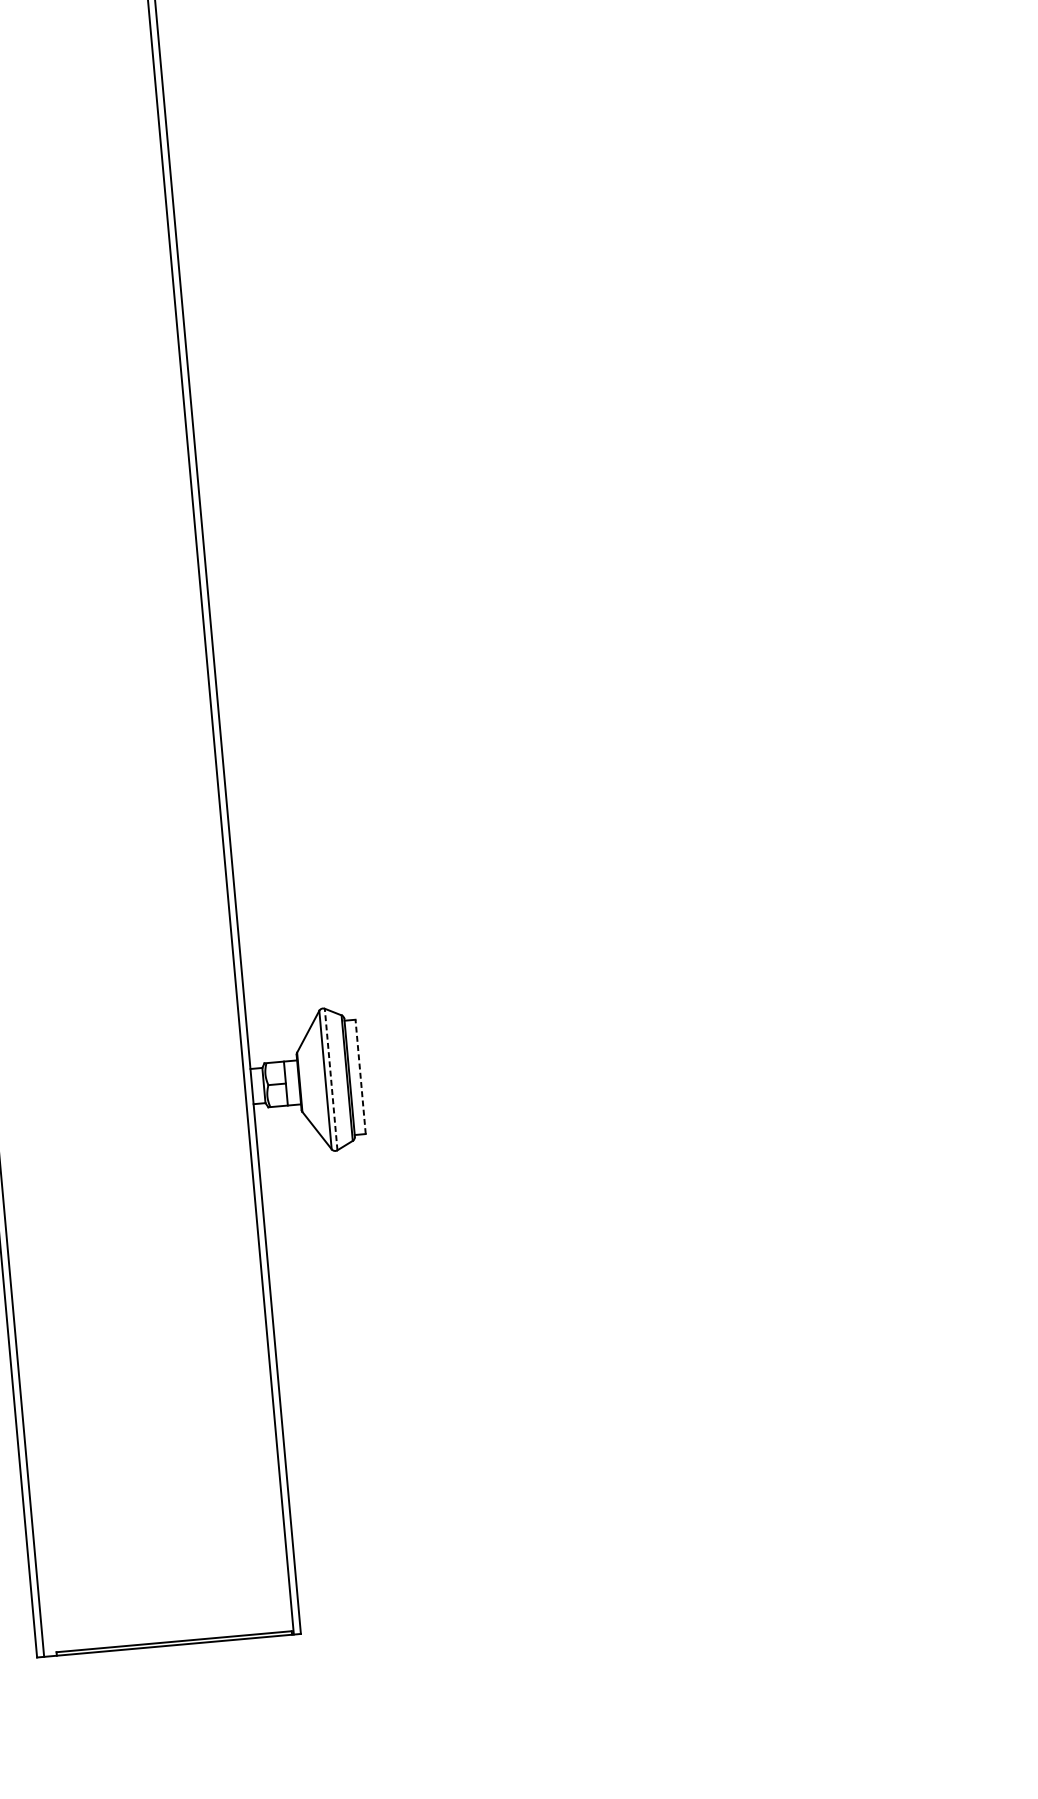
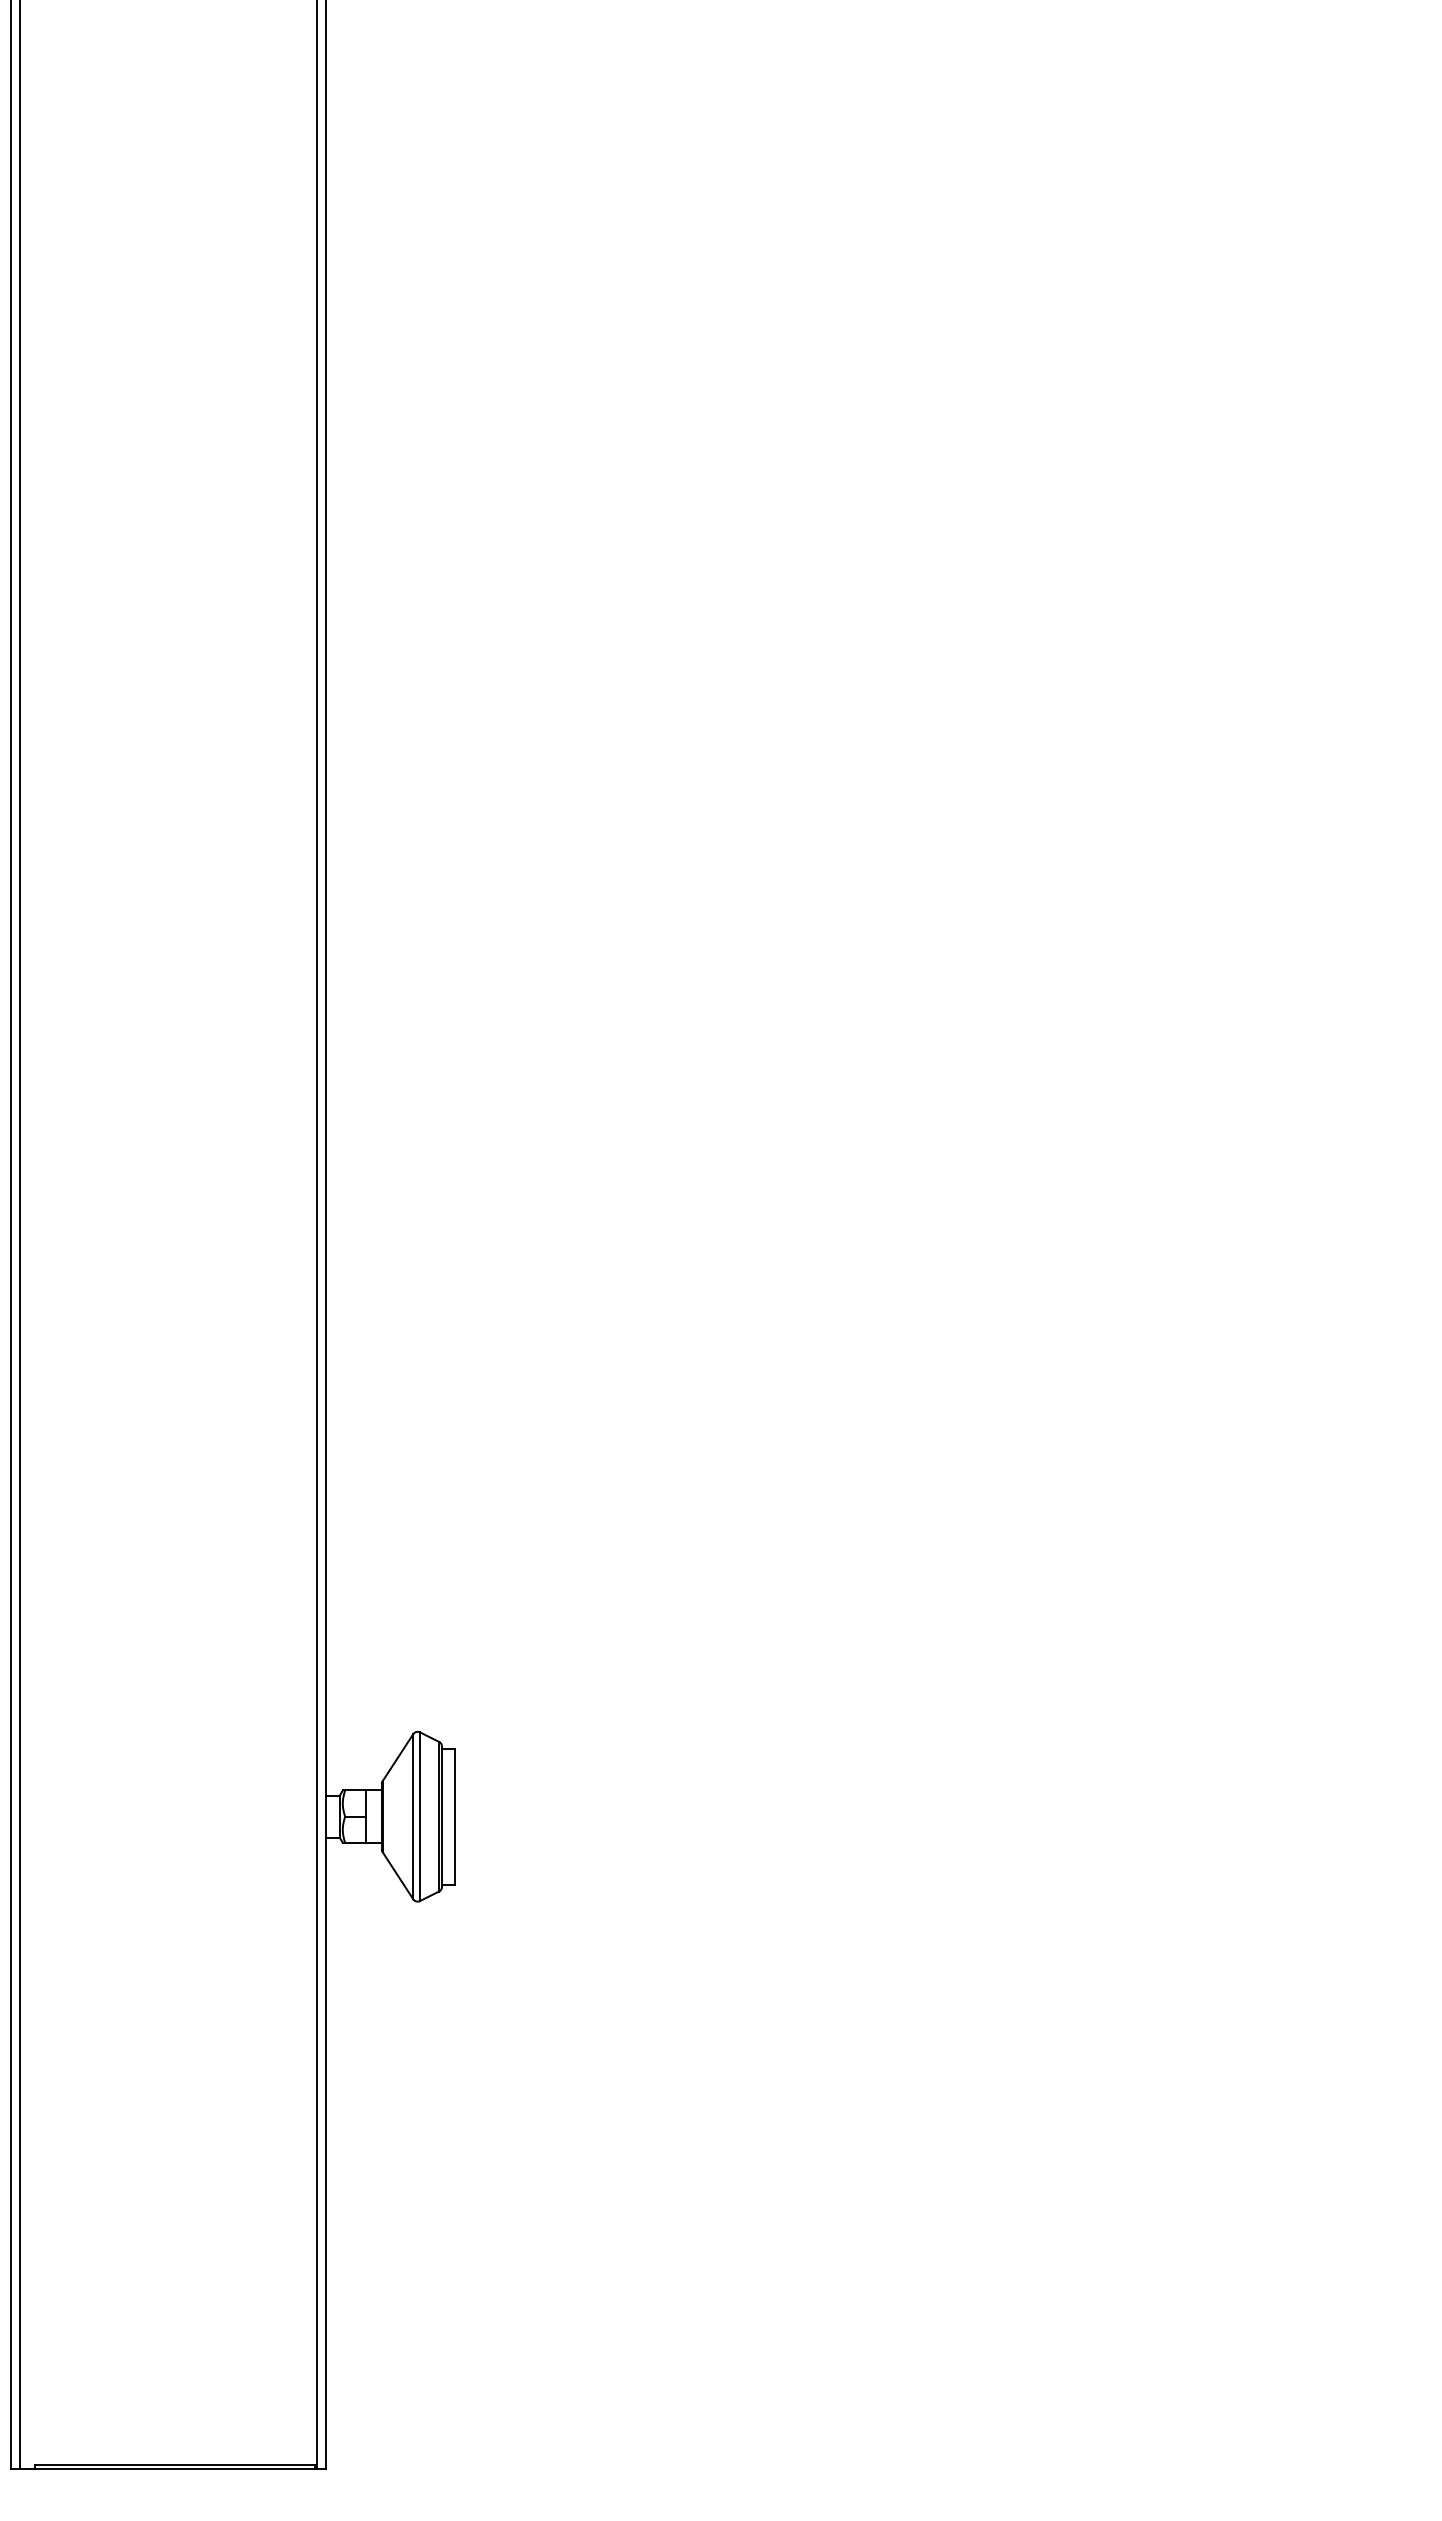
line: (360, 1076) -> (455, 1816), dashed -> solid
line: (330, 1079) -> (419, 1816), dashed -> solid

